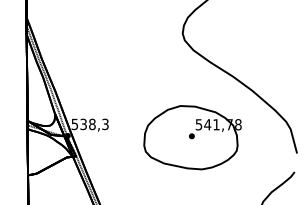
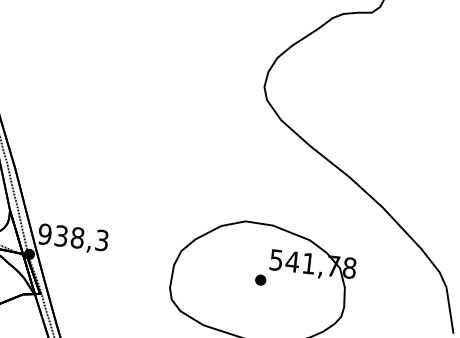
text: (74, 123) -> (44, 232), 538,3 -> 938,3

